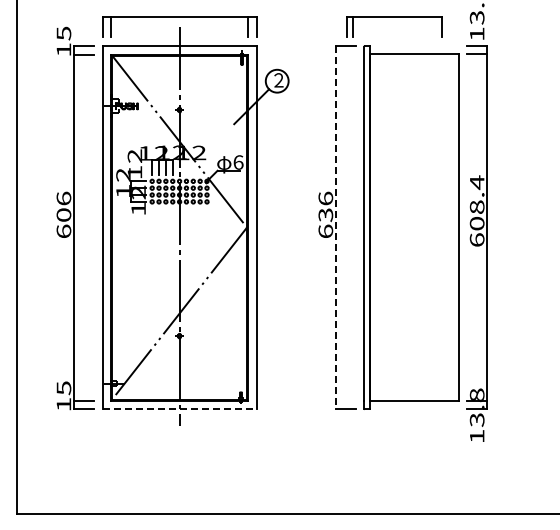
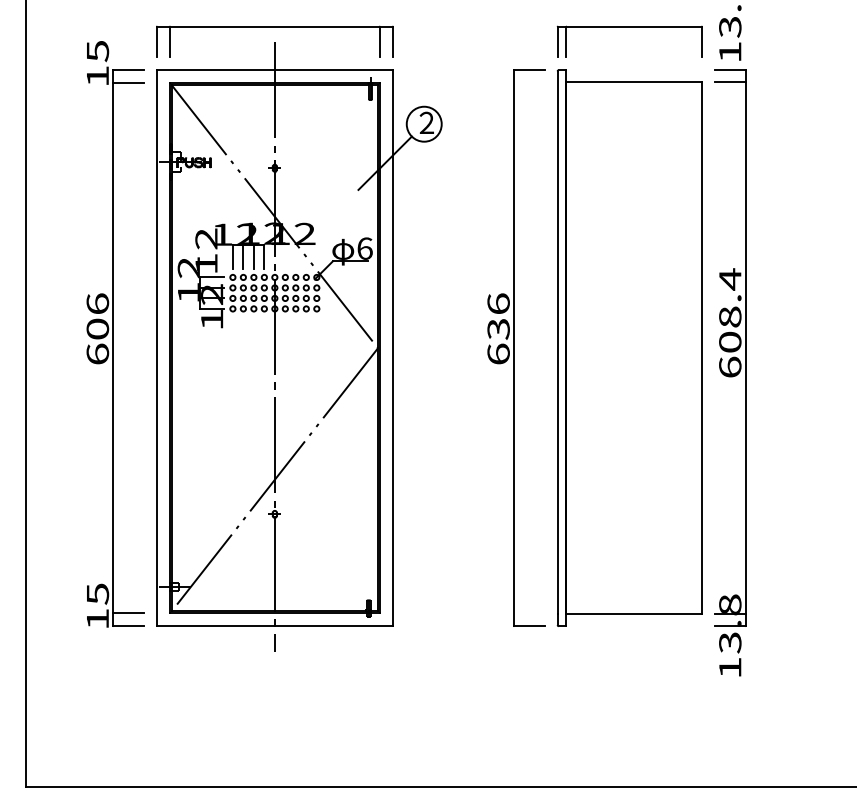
part: (394, 17) -> (629, 26), moved
line: (335, 227) -> (513, 348), dashed -> solid
line: (180, 409) -> (276, 626), dashed -> solid

